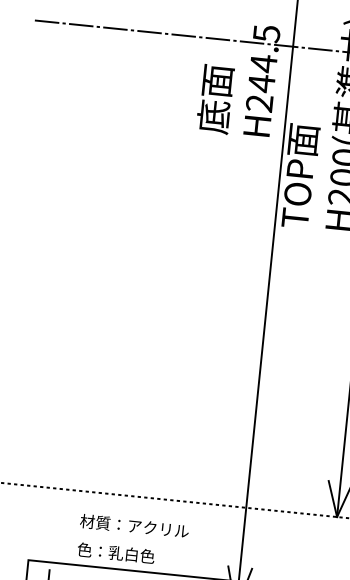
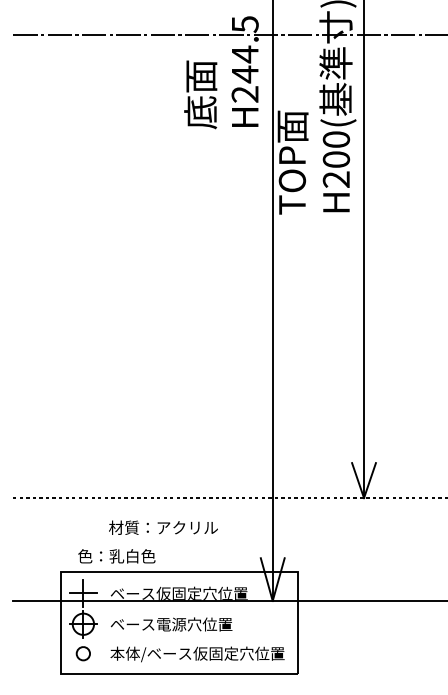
text: (115, 553) -> (116, 556), moved

